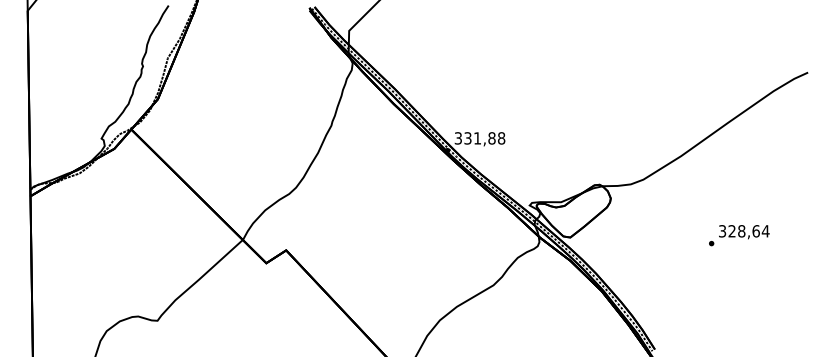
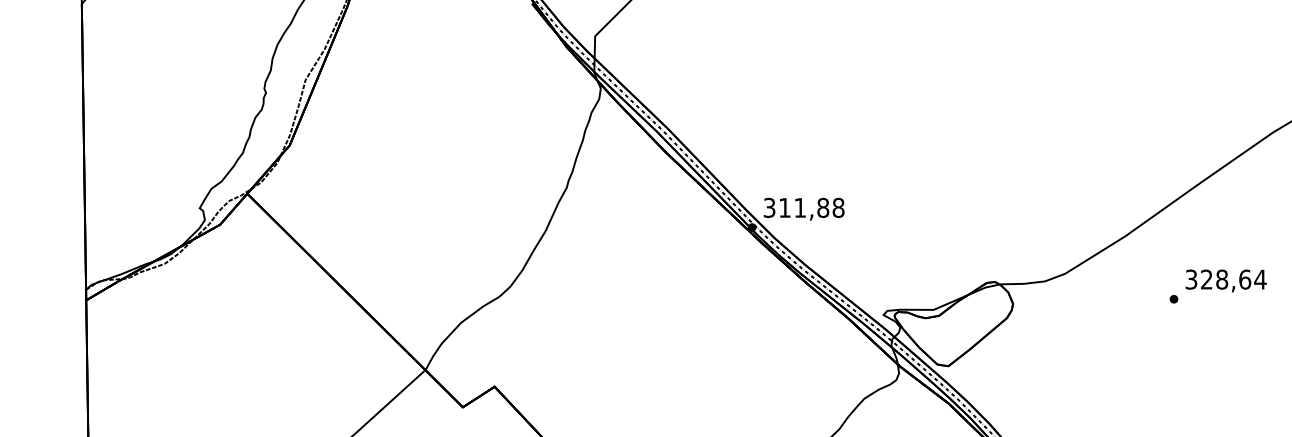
text: (467, 138) -> (784, 208), 331,88 -> 311,88
text: (739, 235) -> (1218, 286), moved

